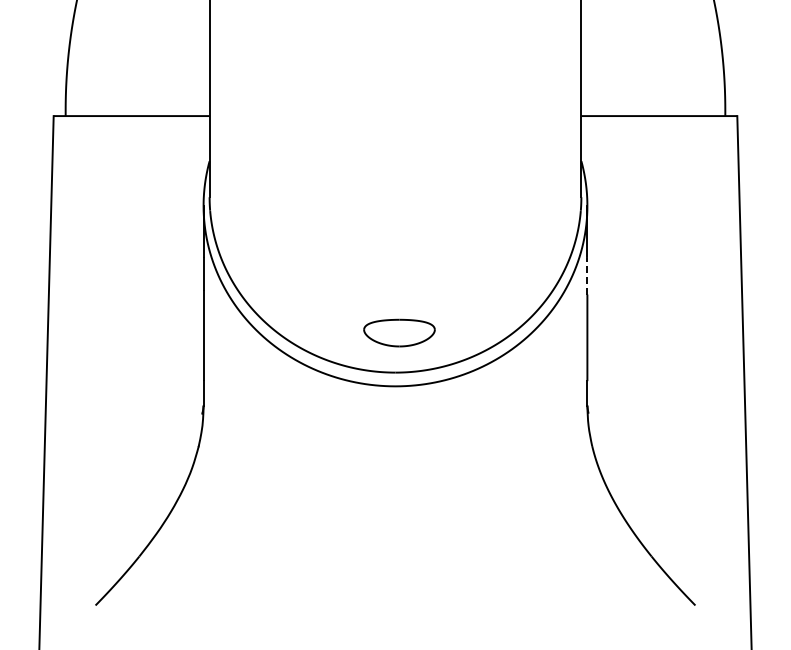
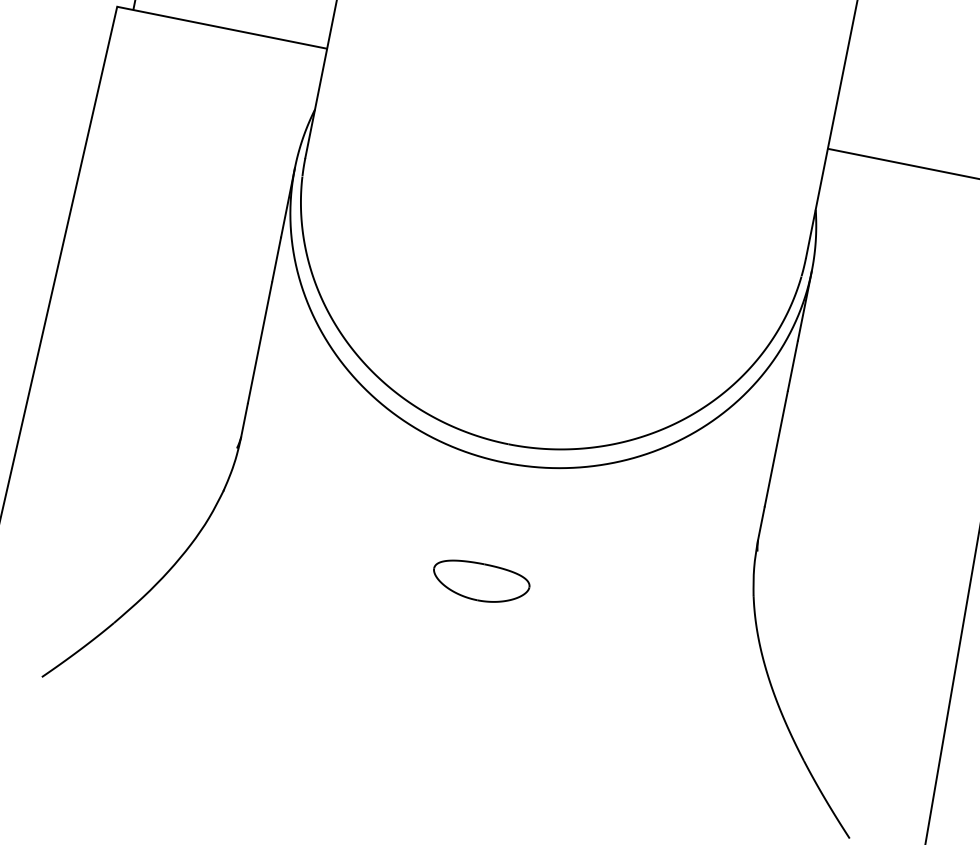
line: (587, 275) -> (793, 365), dashed -> solid
part: (399, 332) -> (481, 581), moved

